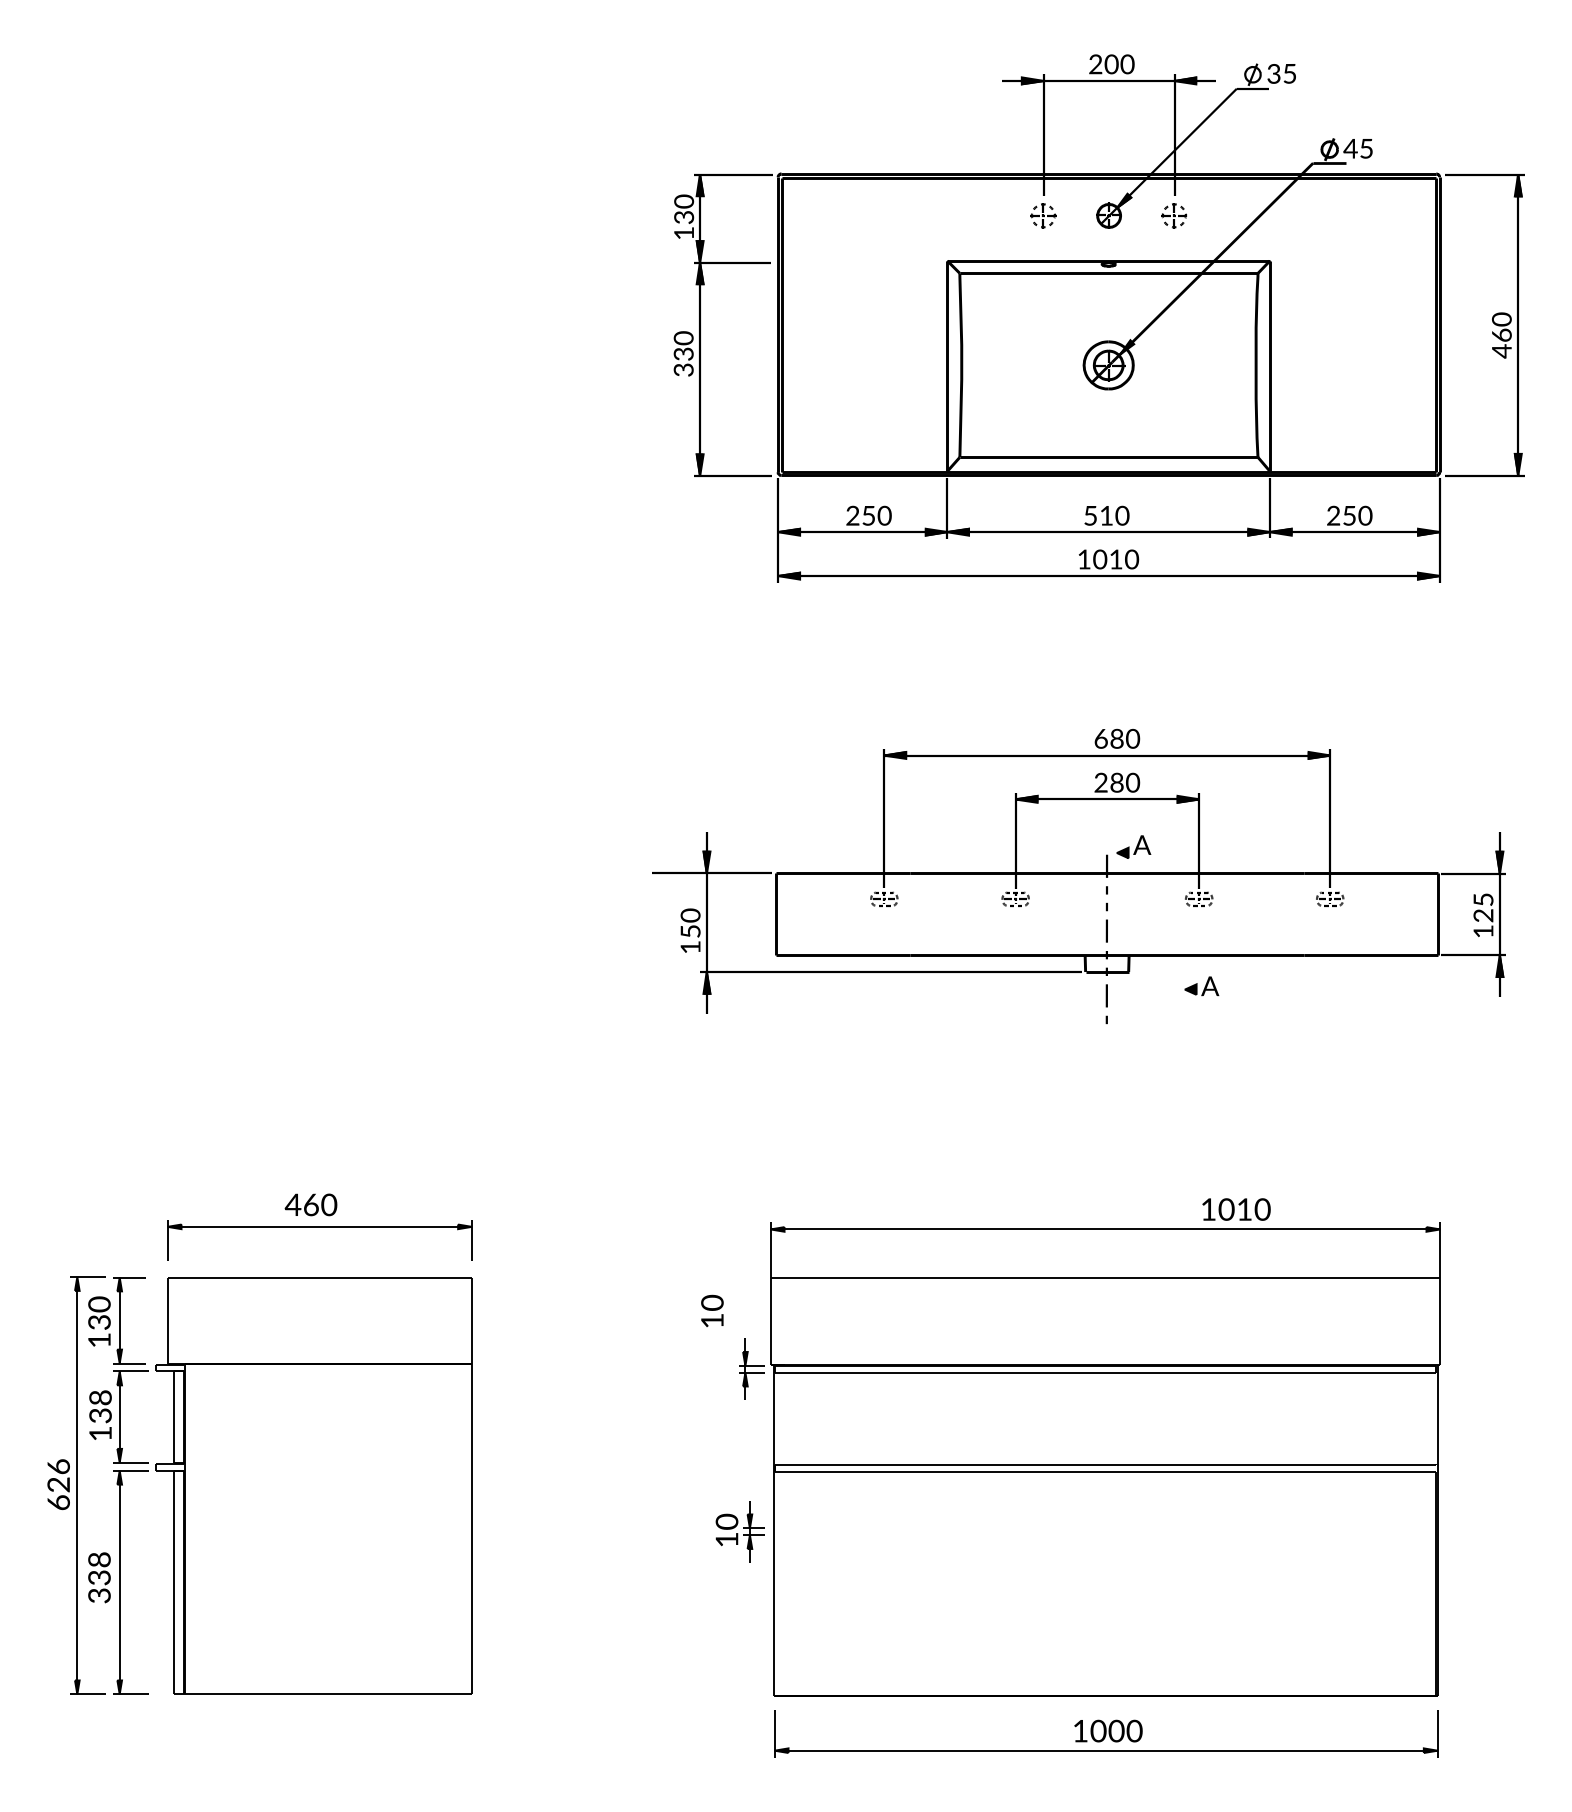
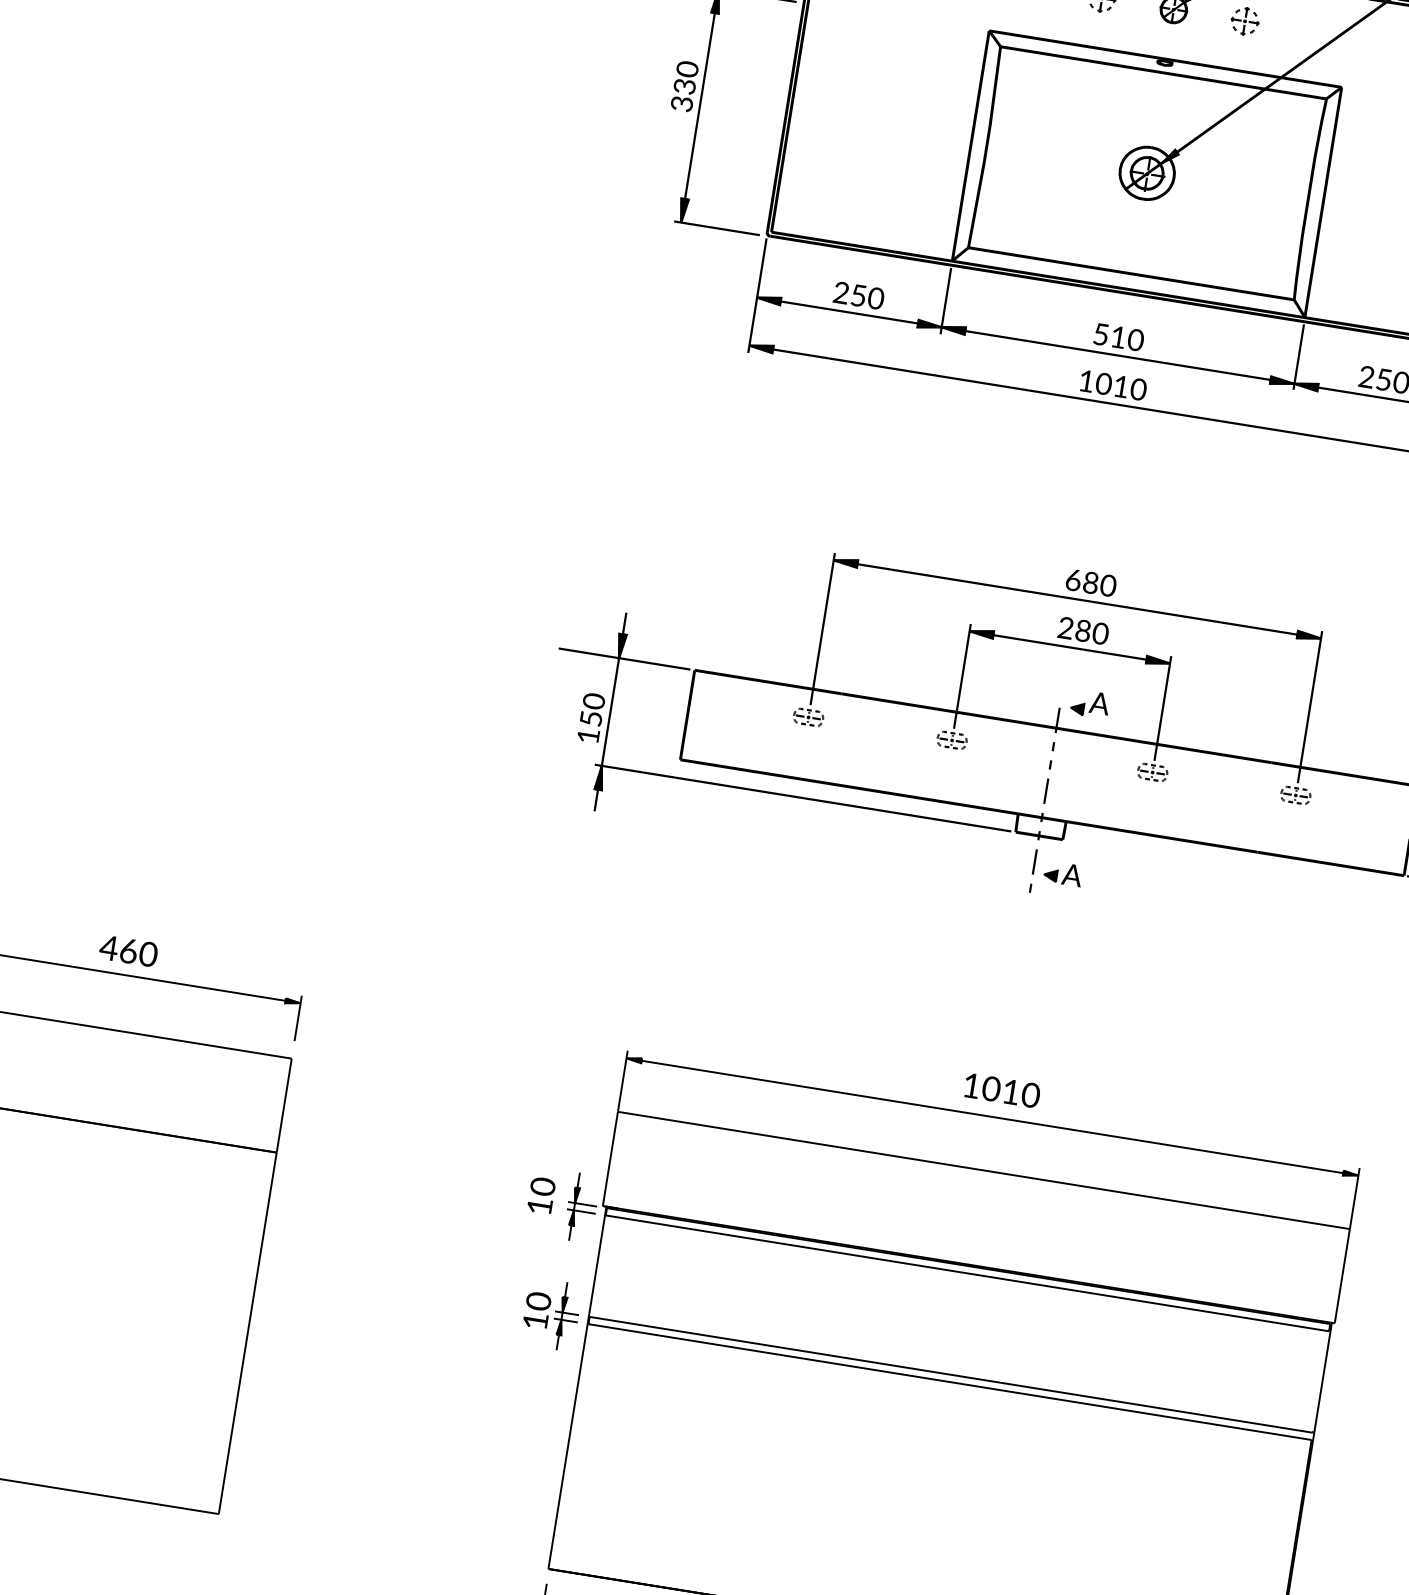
part: (1201, 986) -> (1062, 873), moved
text: (1236, 1209) -> (1002, 1090), moved
text: (712, 1310) -> (541, 1195), moved
part: (739, 1531) -> (550, 1314), moved

